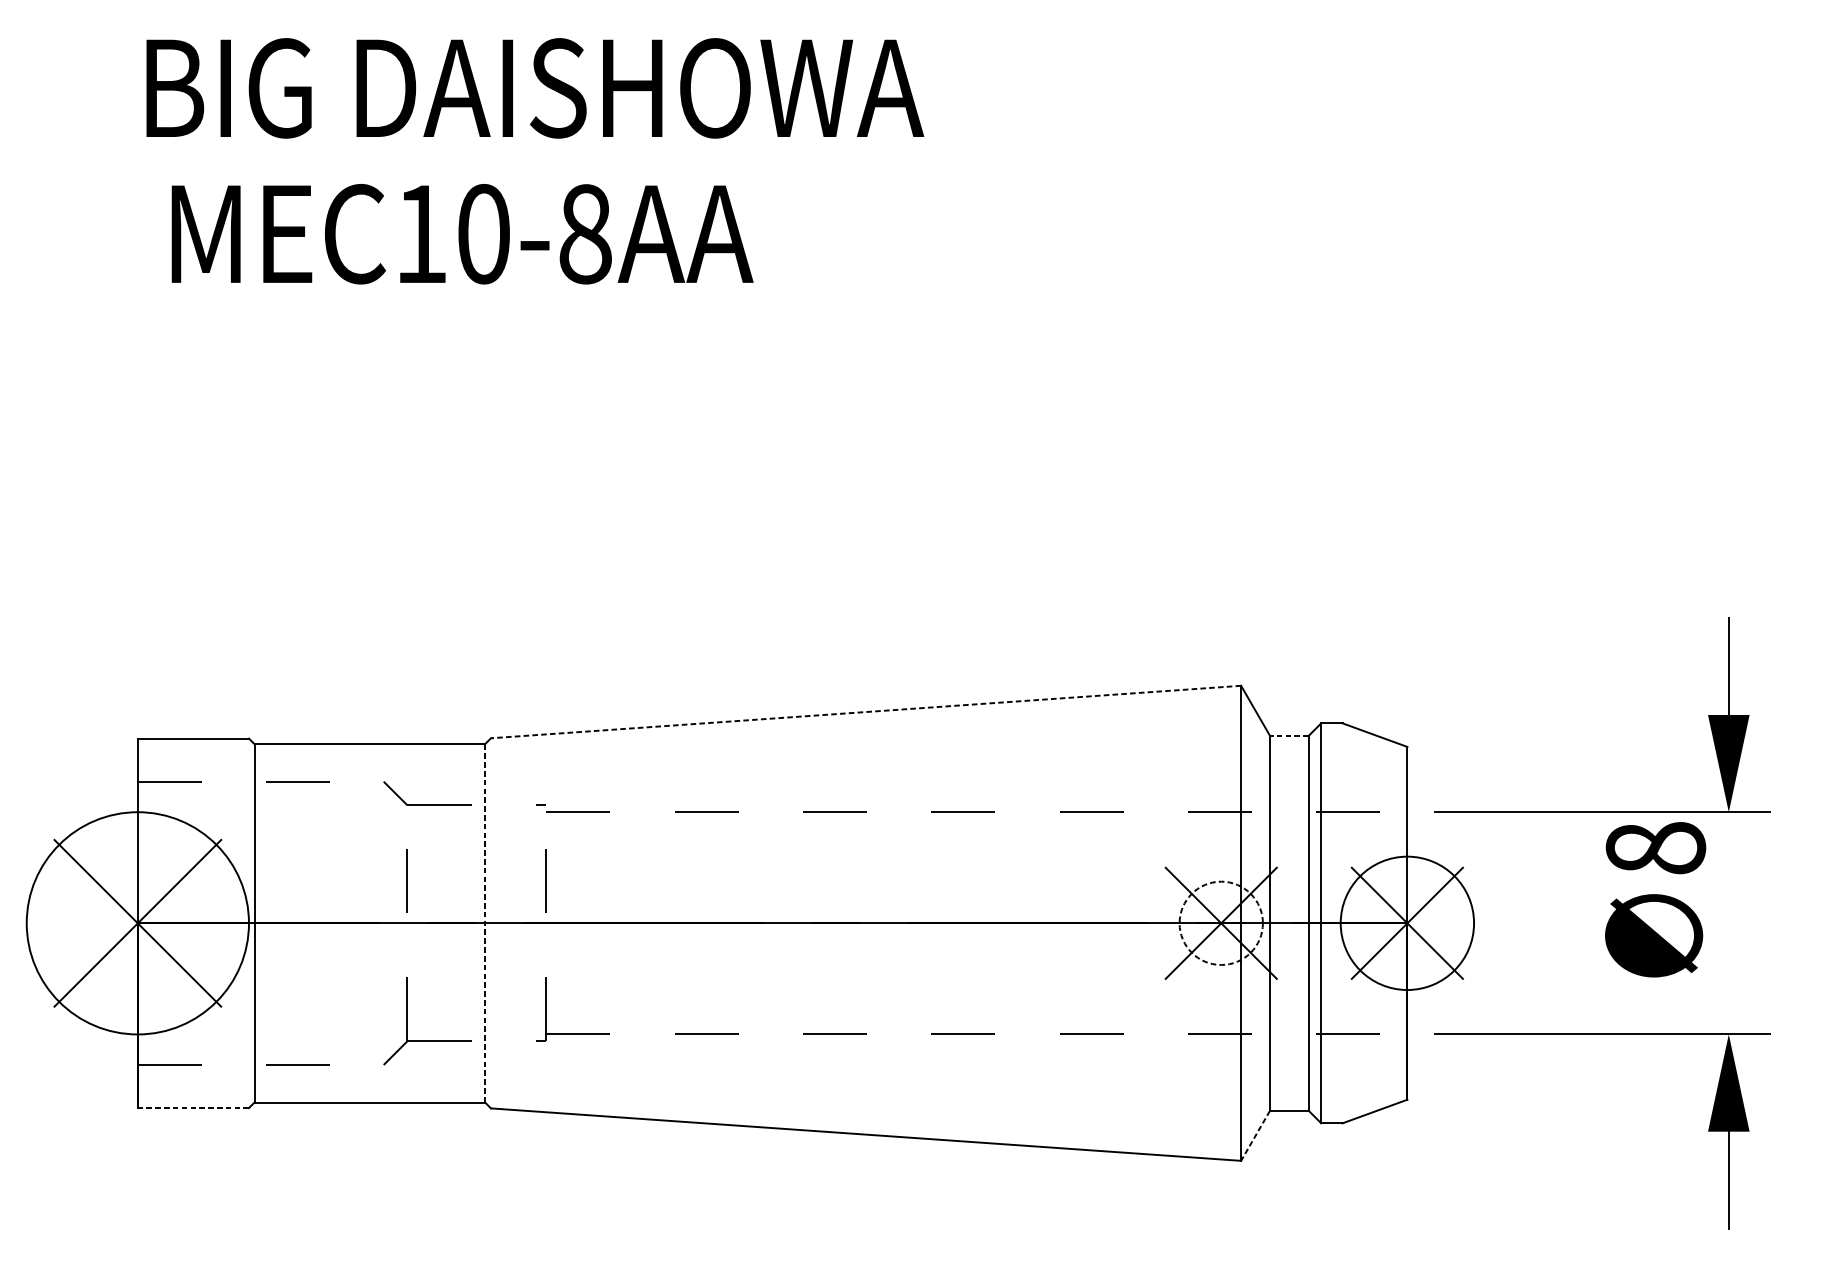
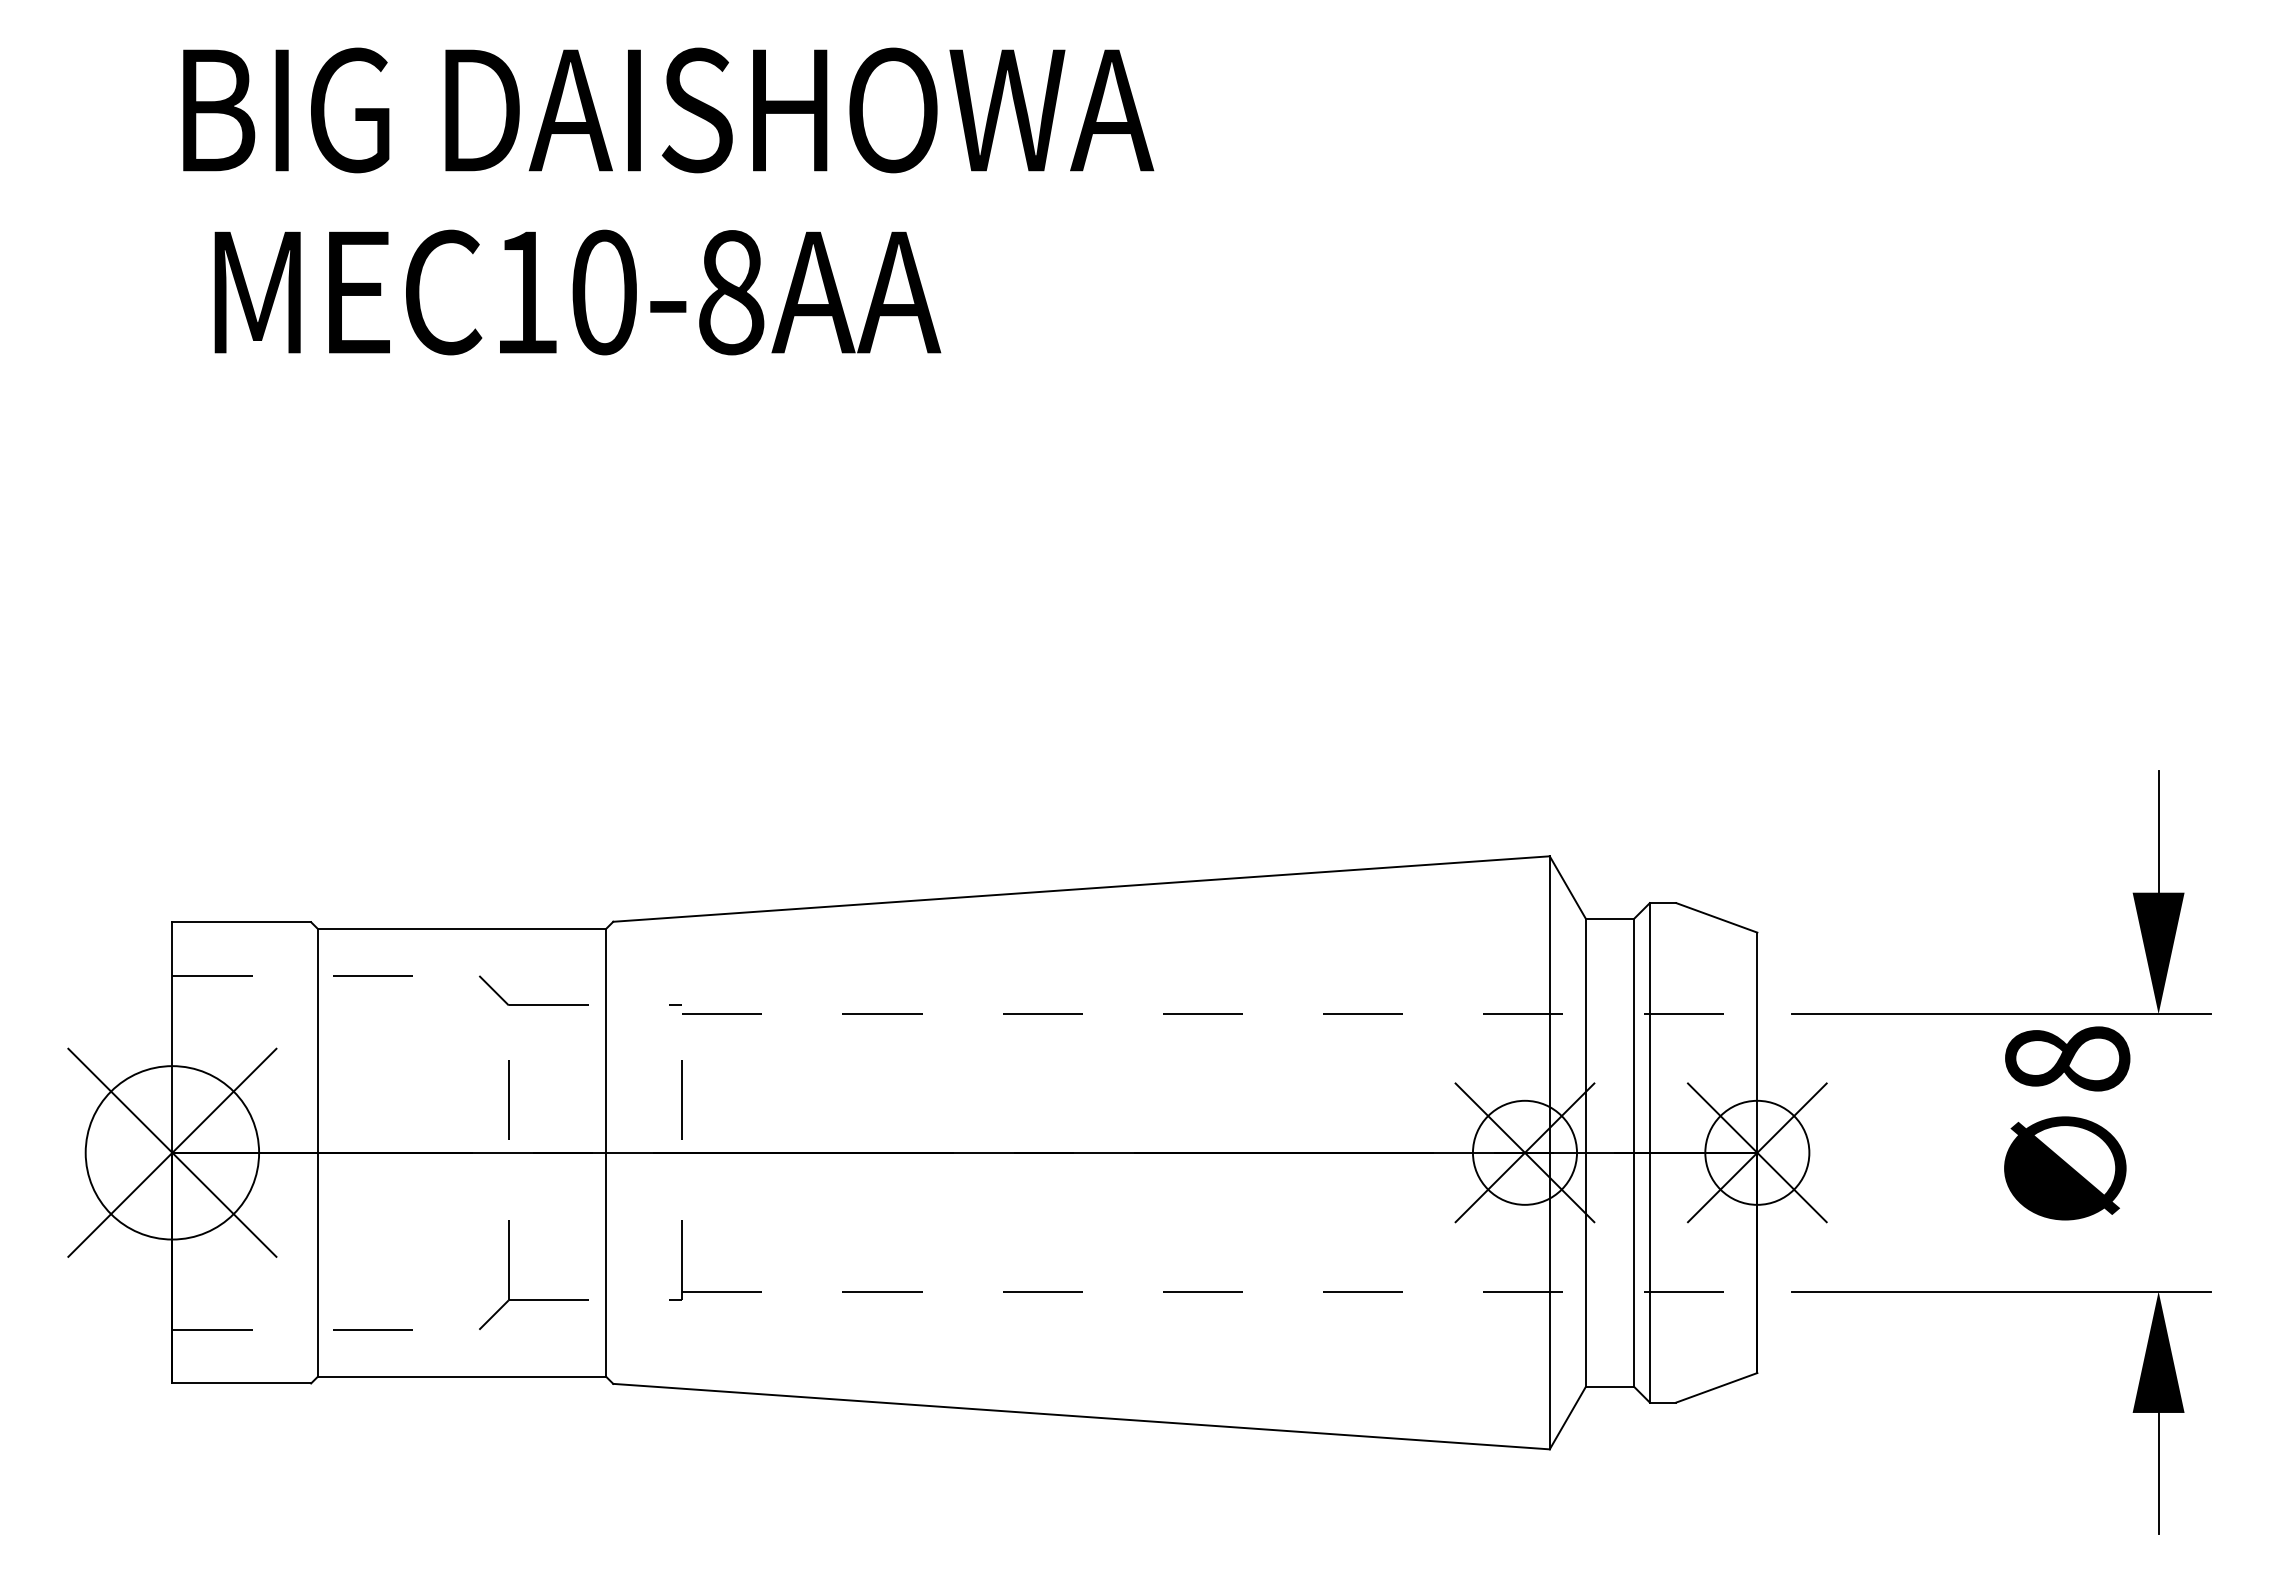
line: (866, 712) -> (1081, 889), dashed -> solid
line: (1288, 735) -> (1609, 918), dashed -> solid
circle: (137, 923) -> (172, 1152), size x0.62
line: (484, 923) -> (605, 1152), dashed -> solid
circle: (1220, 923) -> (1524, 1152), dashed -> solid
circle: (1407, 923) -> (1757, 1152), size x0.62
line: (193, 1108) -> (241, 1383), dashed -> solid
line: (1255, 1136) -> (1567, 1418), dashed -> solid

